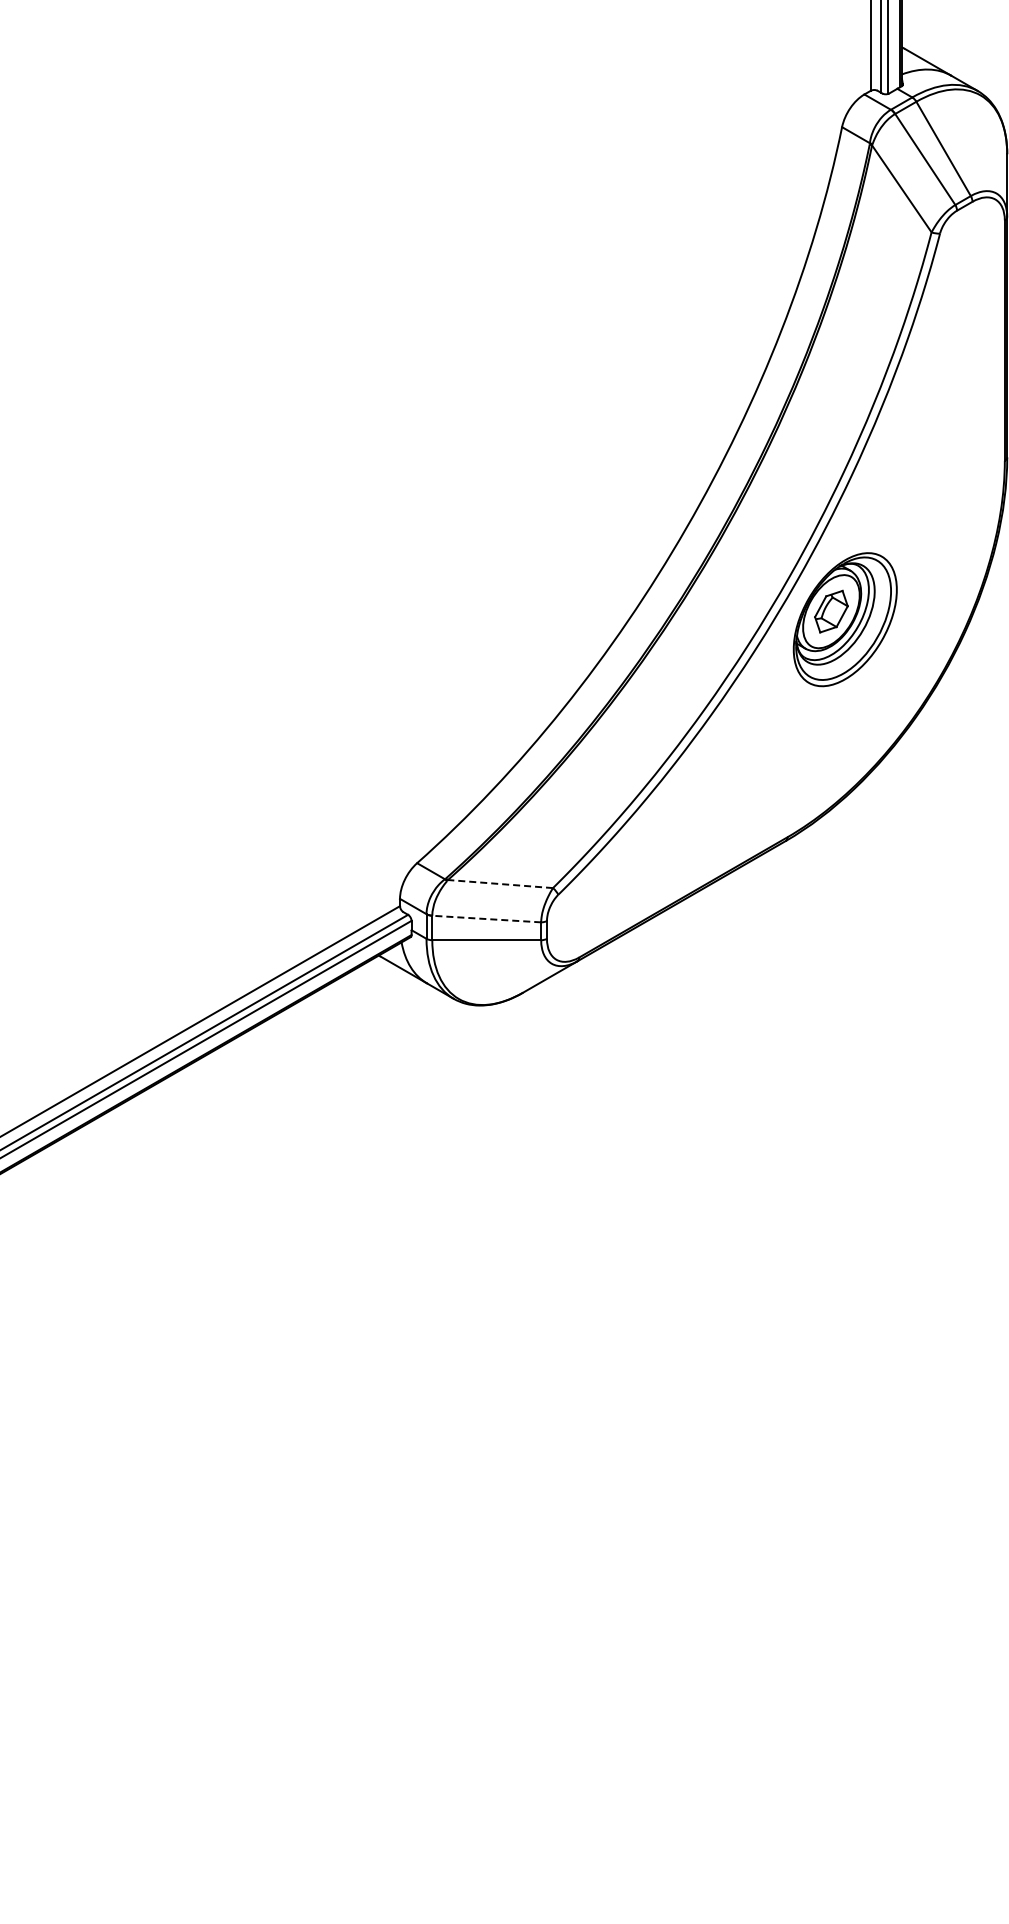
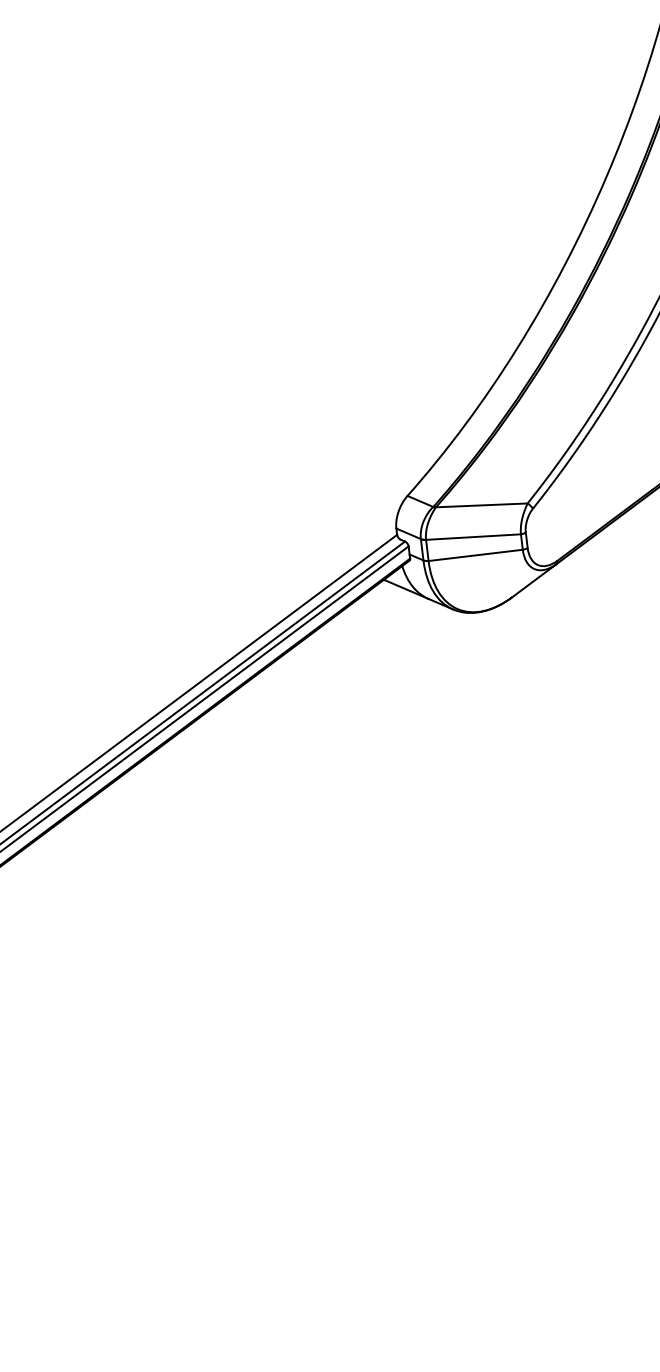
line: (500, 884) -> (481, 505), dashed -> solid
line: (486, 919) -> (473, 537), dashed -> solid

